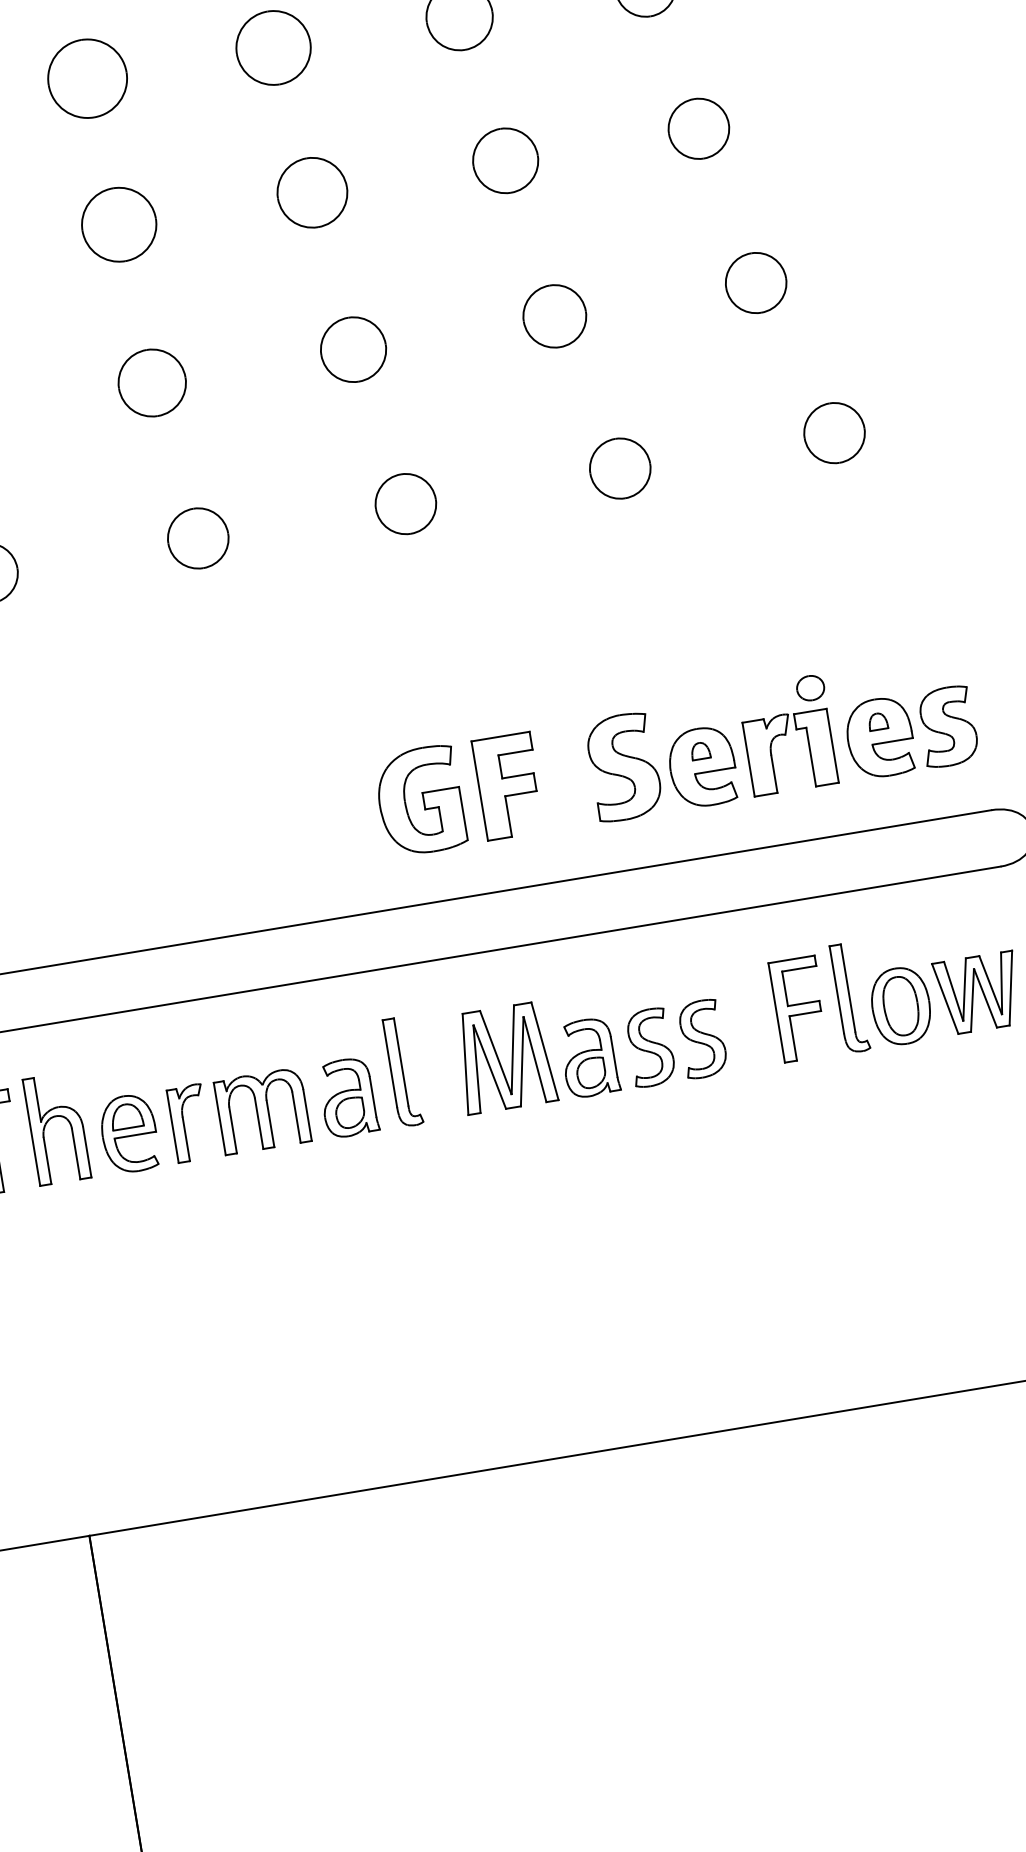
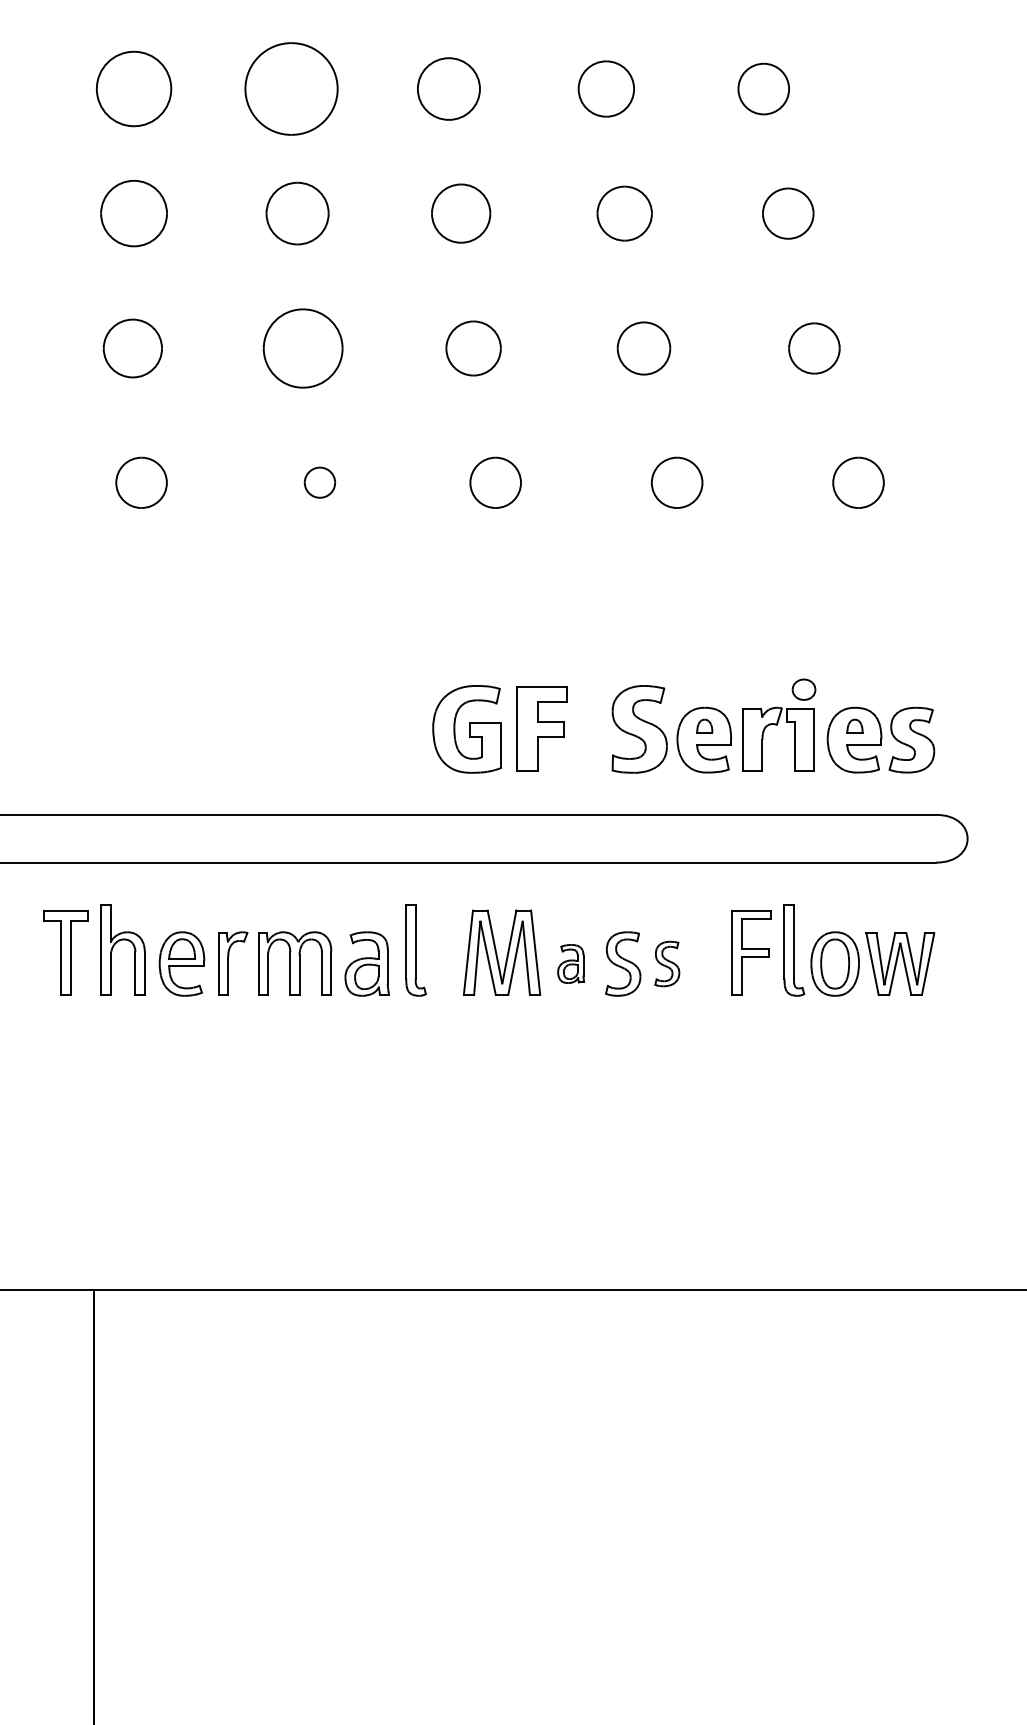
part: (87, 78) -> (291, 88), size x1.4
part: (152, 382) -> (303, 348), size x1.4
part: (197, 538) -> (319, 482), size x0.6
part: (702, 1038) -> (667, 963), size x0.7
part: (588, 1057) -> (570, 963), size x0.6

